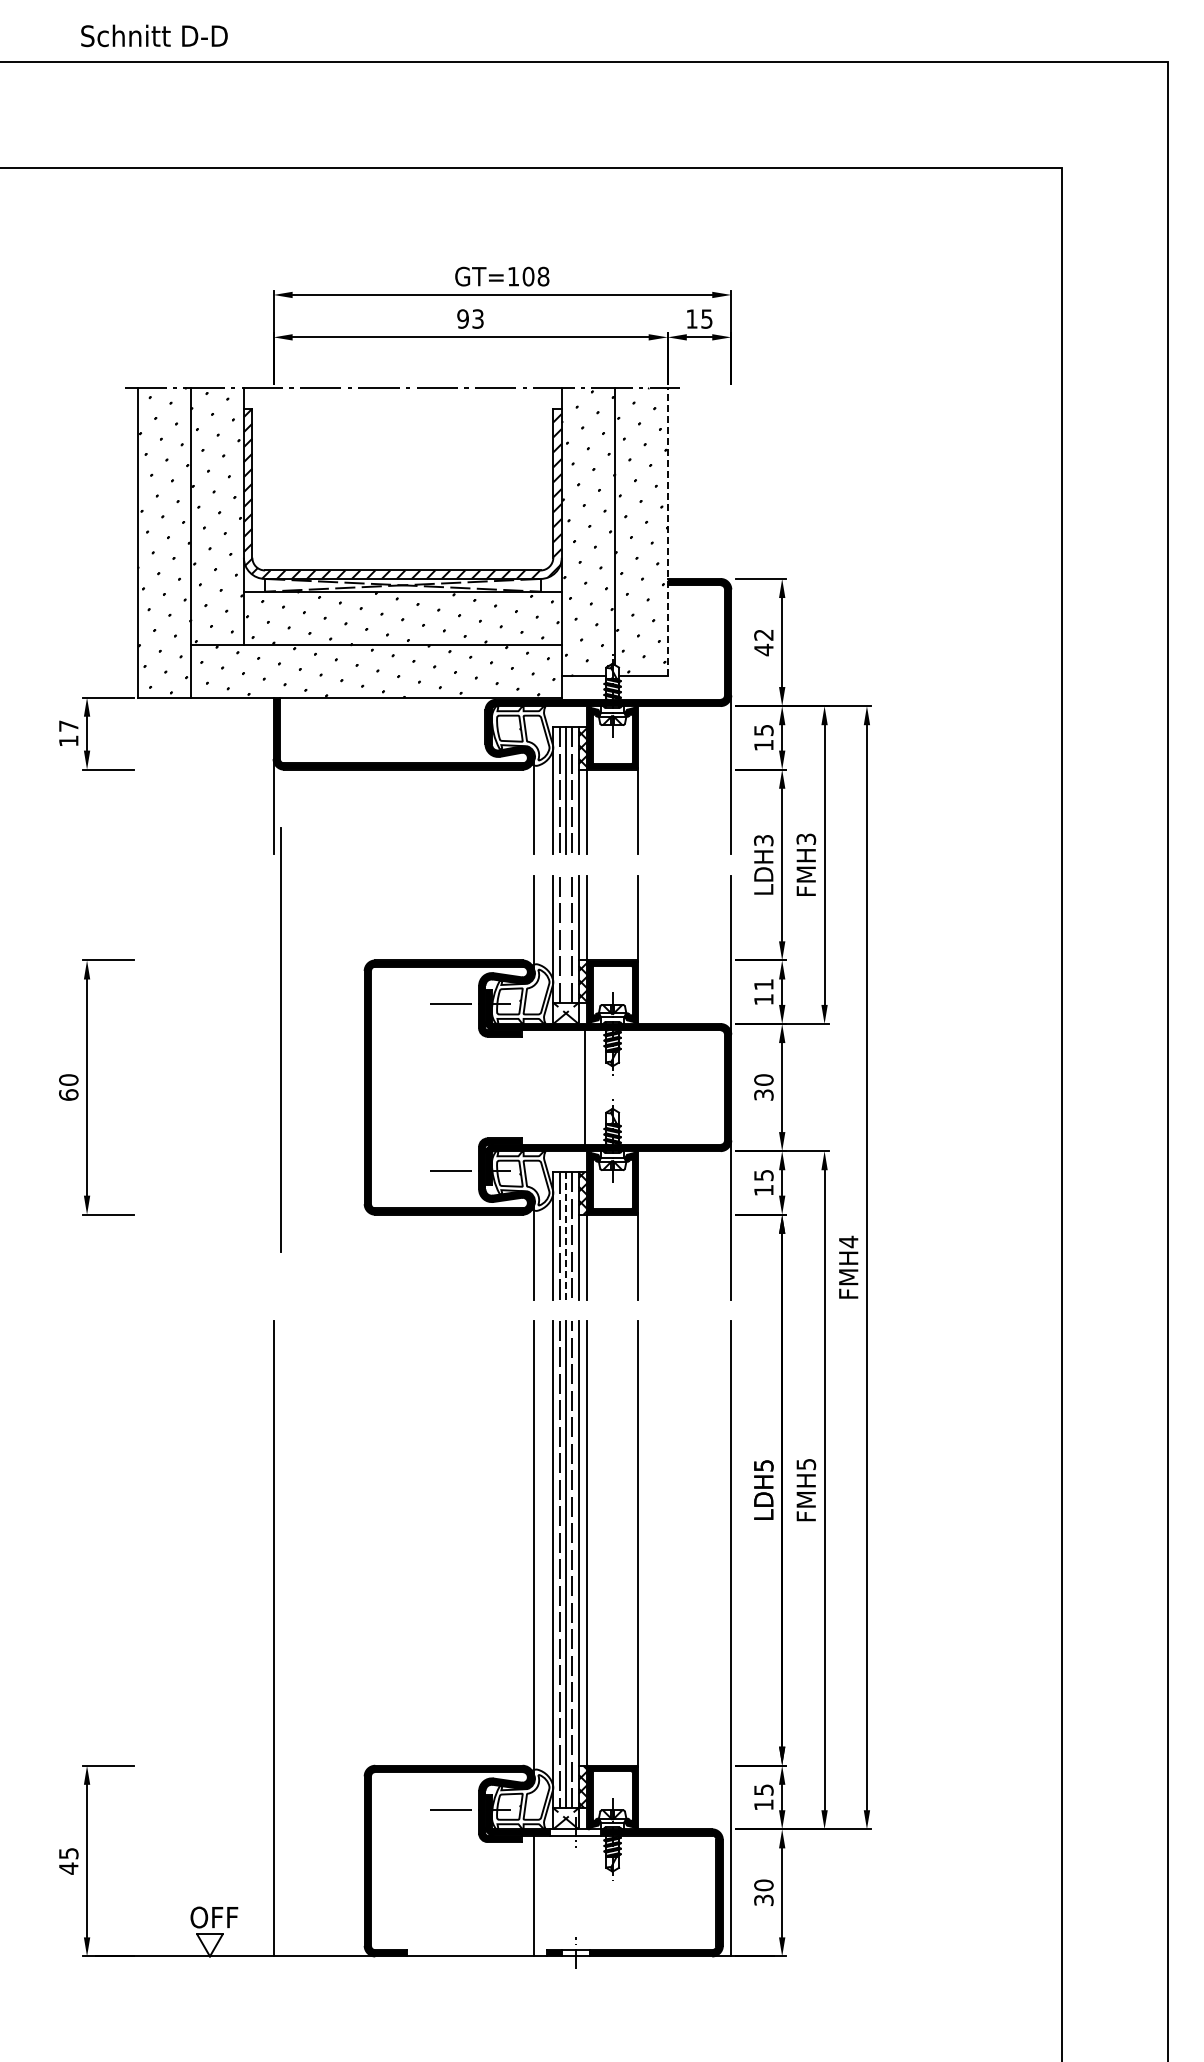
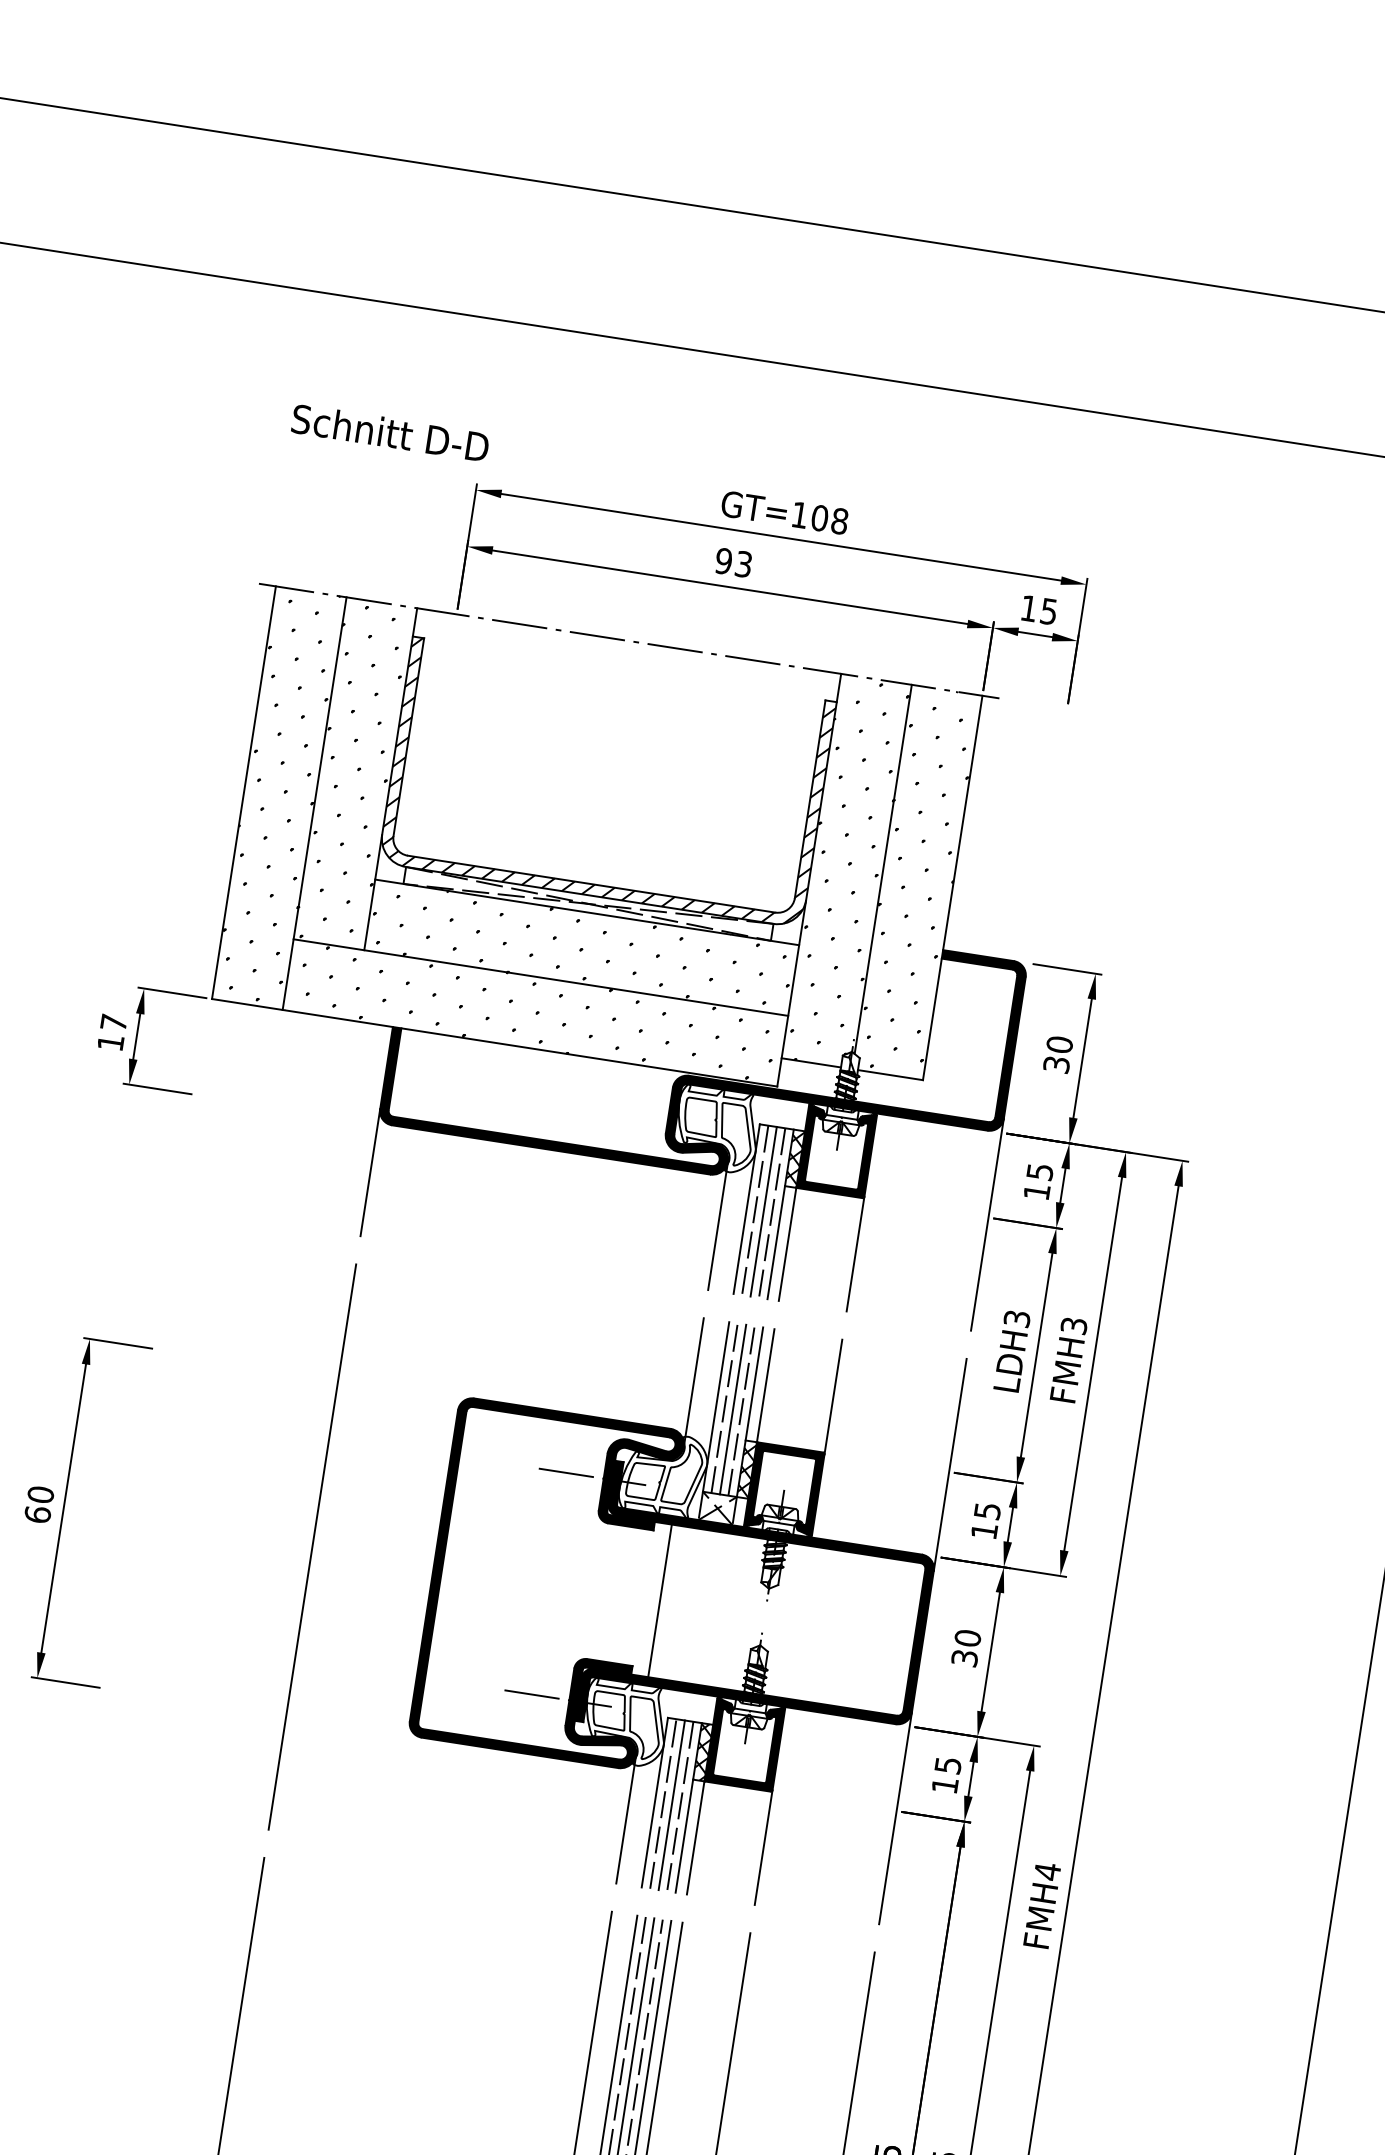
text: (154, 35) -> (390, 432), moved
line: (667, 531) -> (952, 886), dashed -> solid
text: (763, 642) -> (1057, 1054), 42 -> 30
line: (566, 938) -> (733, 1408), added
text: (763, 984) -> (987, 1510), 11 -> 15
line: (280, 1039) -> (312, 1546), moved
line: (585, 1087) -> (660, 1600), moved
line: (566, 1235) -> (672, 1804), dashed -> solid

